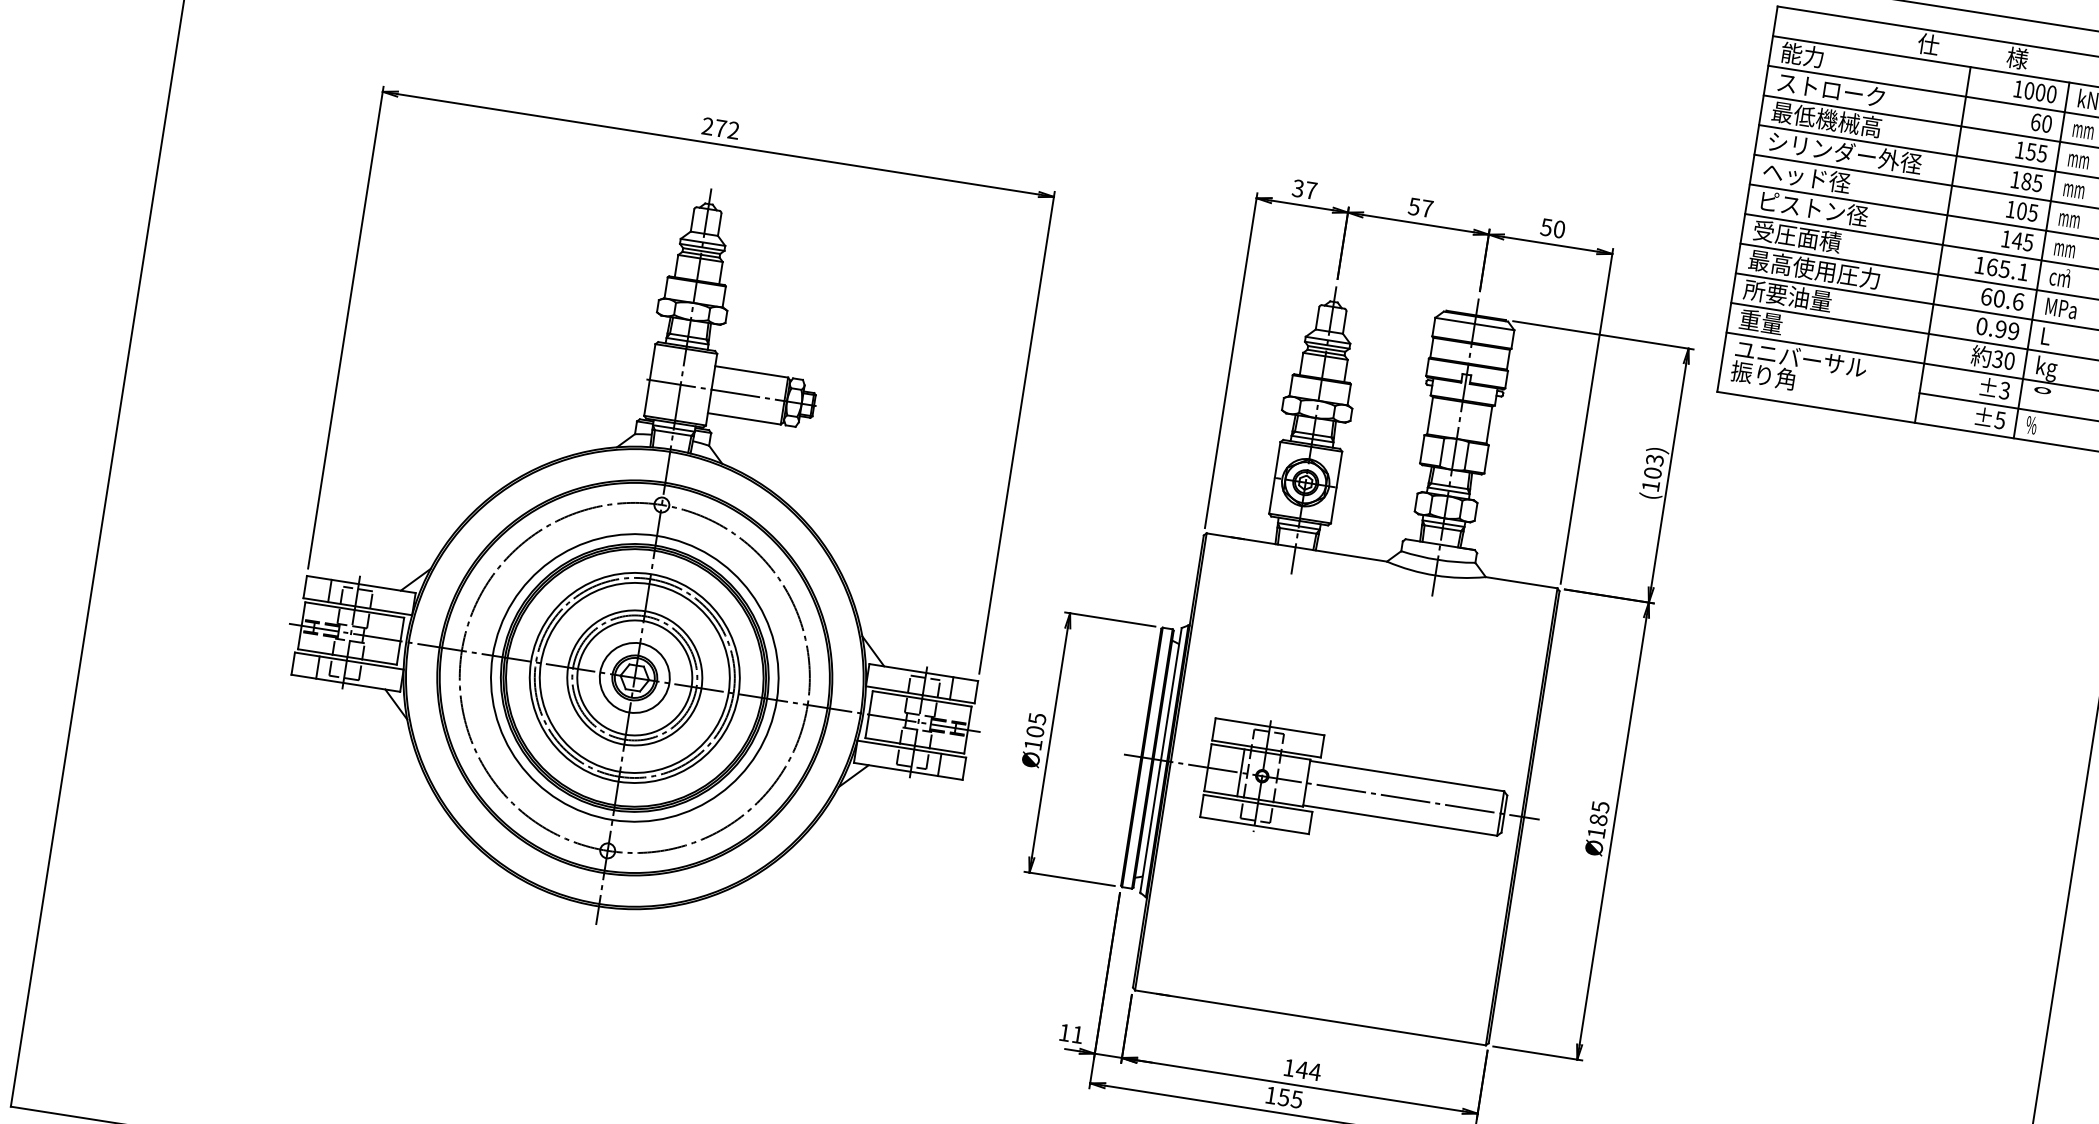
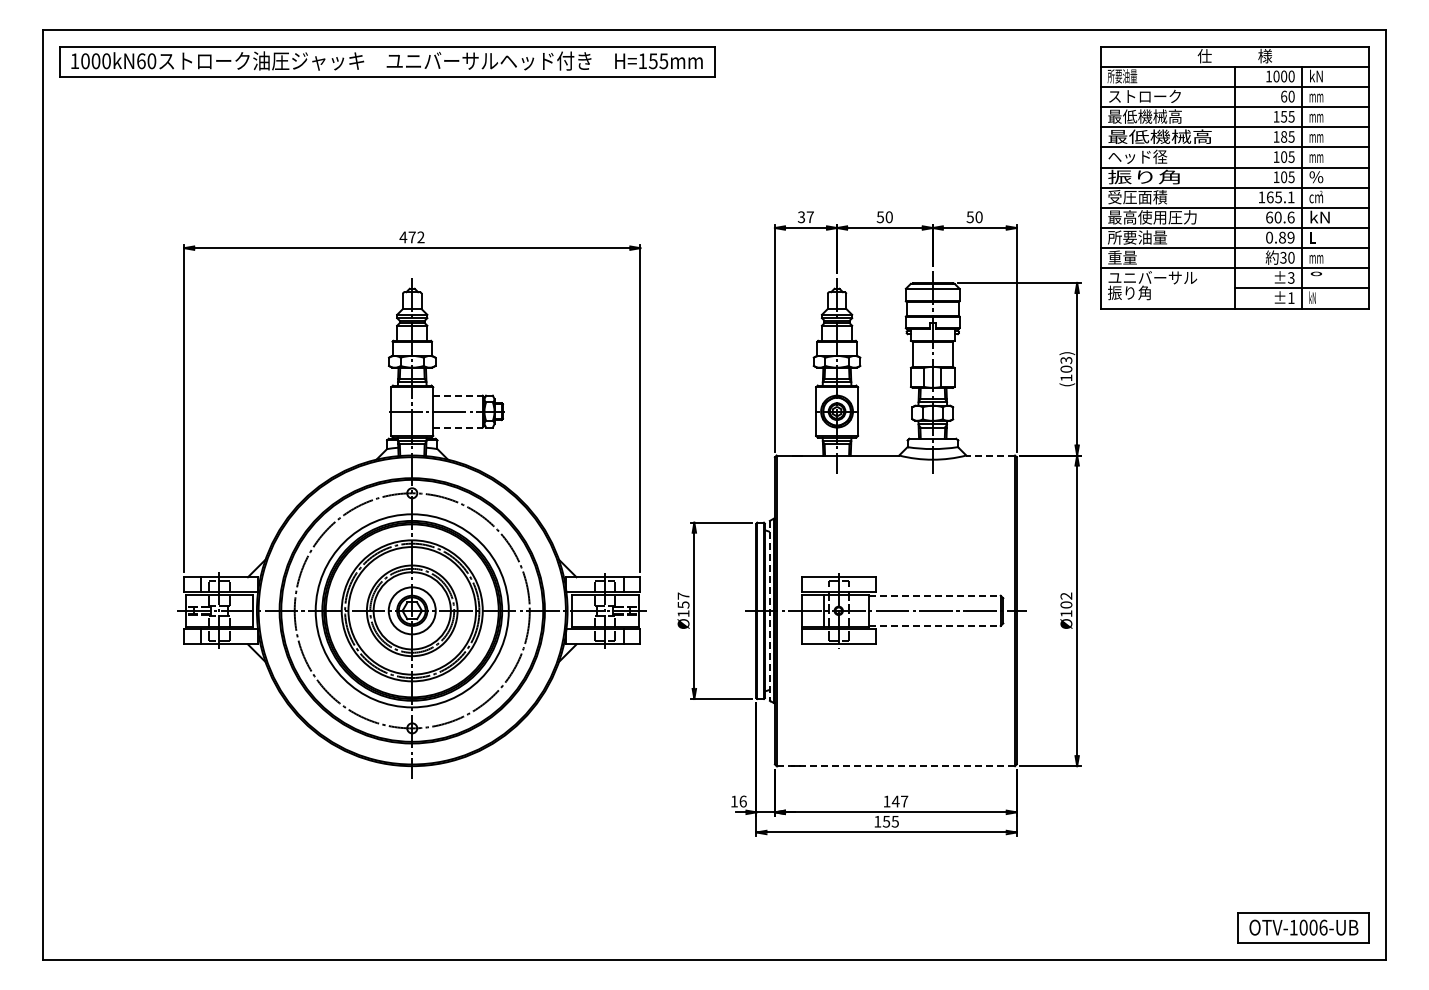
text: (1802, 55) -> (1122, 76), 能力 -> 所要油量
text: (707, 126) -> (403, 237), 272 -> 472
text: (1844, 152) -> (1160, 136), シリンダー外径 -> 最低機械高
text: (1813, 207) -> (1145, 176), ピストン径 -> 振り角
text: (1426, 208) -> (888, 217), 57 -> 50
text: (2016, 241) -> (1283, 177), 145 -> 105
text: (2065, 248) -> (1316, 177), mm -> %%%
text: (2061, 307) -> (1320, 216), MPa -> kN
text: (1999, 328) -> (1281, 237), 0.99 -> 0.89
text: (2046, 367) -> (1316, 258), kg -> mm
line: (752, 371) -> (458, 395), solid -> dashed
line: (745, 418) -> (458, 427), solid -> dashed
text: (2000, 420) -> (1291, 298), ±5 -> ±1
text: (2031, 424) -> (1312, 297), %%% -> kN
line: (1521, 582) -> (990, 455), solid -> dashed
text: (1036, 725) -> (683, 600), Ø105 -> Ø157
line: (1160, 759) -> (769, 610), solid -> dashed
line: (1406, 775) -> (934, 595), solid -> dashed
text: (1599, 813) -> (1066, 600), Ø185 -> Ø102
line: (1399, 819) -> (934, 625), solid -> dashed
line: (1311, 1018) -> (896, 766), solid -> dashed
text: (1076, 1034) -> (742, 801), 11 -> 16
text: (1315, 1071) -> (904, 801), 144 -> 147

